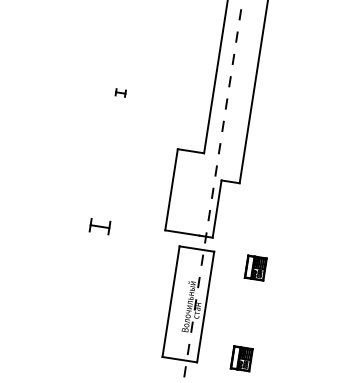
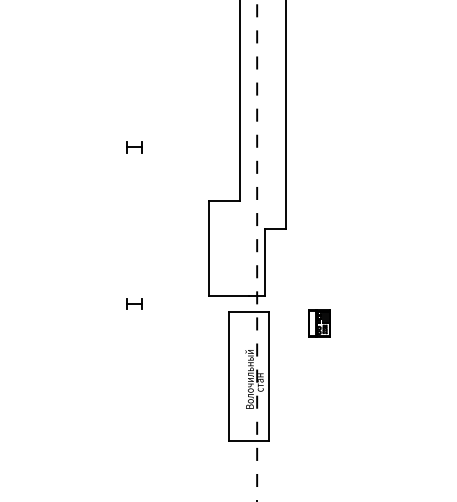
part: (120, 93) -> (134, 147), size x1.43
part: (100, 226) -> (134, 303), size x0.71
part: (241, 358) -> (319, 429), removed

